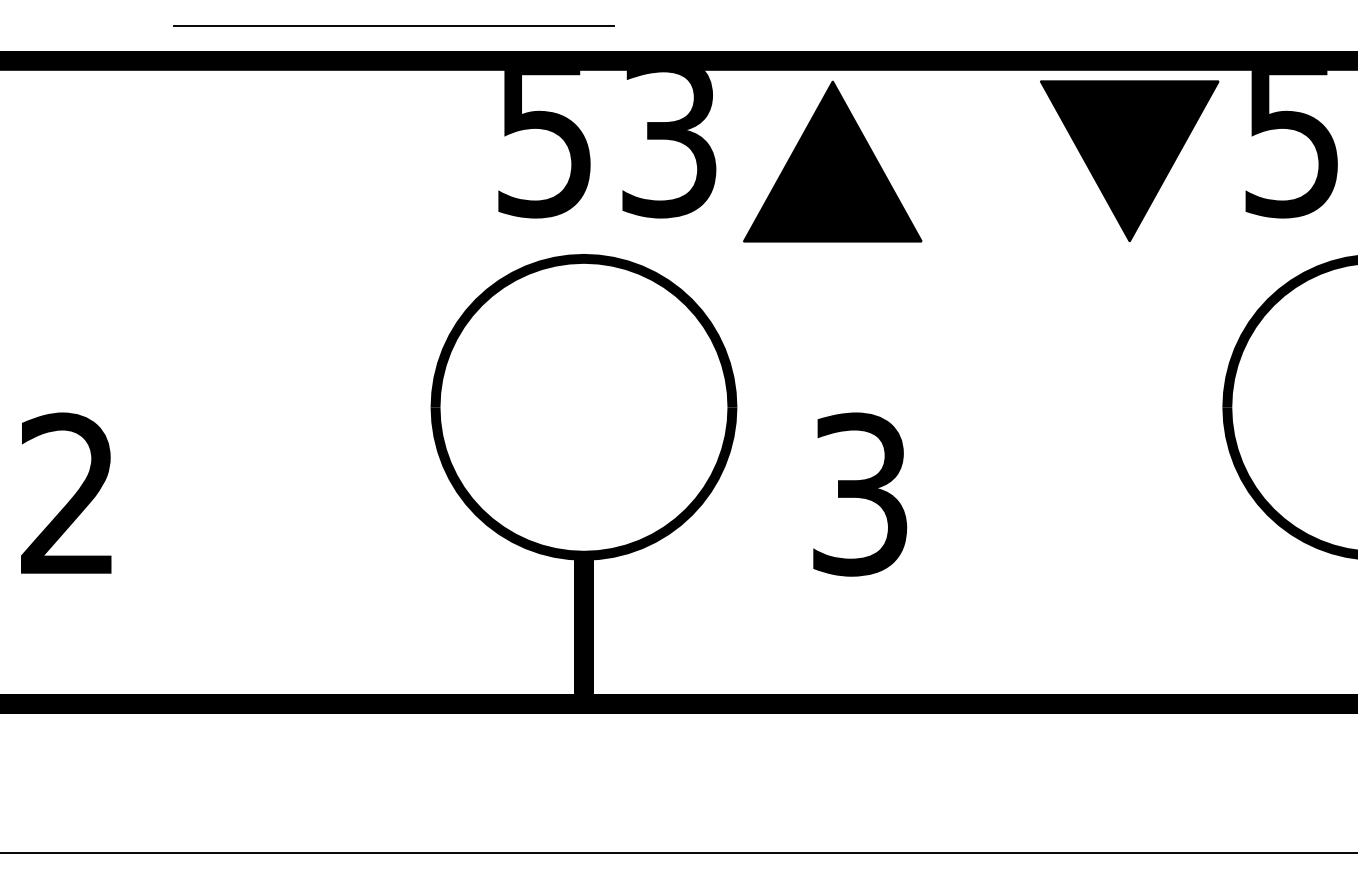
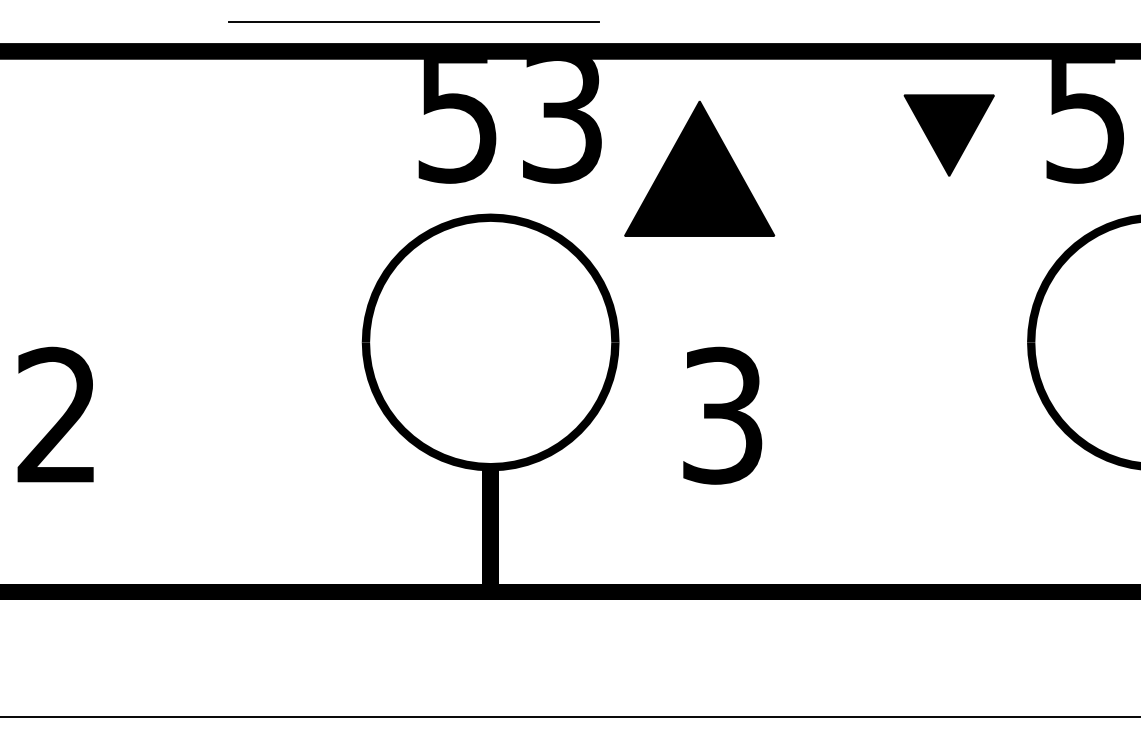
line: (393, 25) -> (413, 21), moved
part: (1129, 160) -> (949, 135), size x0.6
part: (832, 161) -> (699, 168), moved

